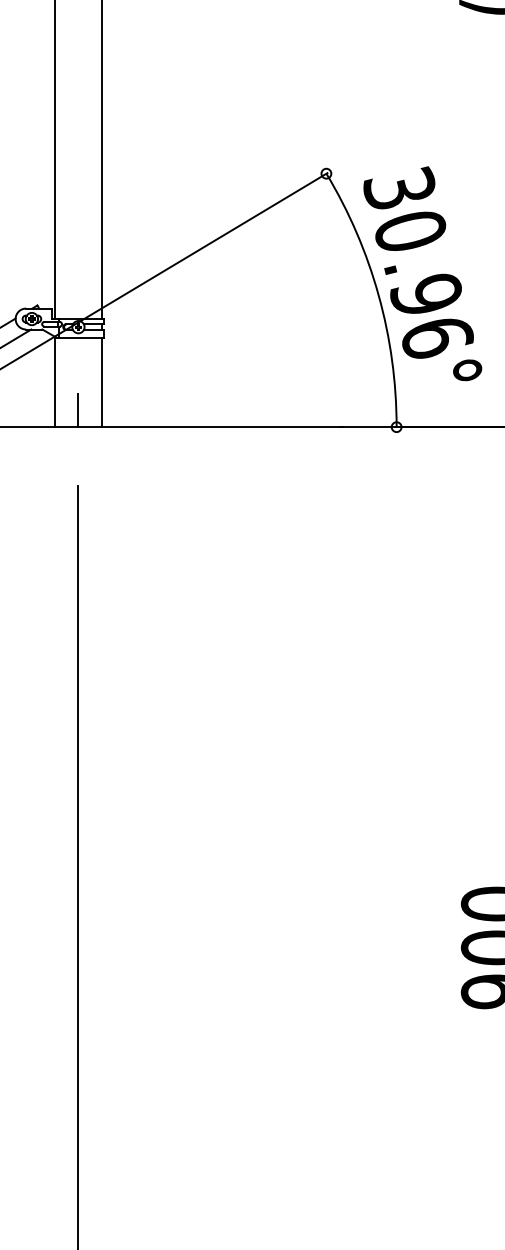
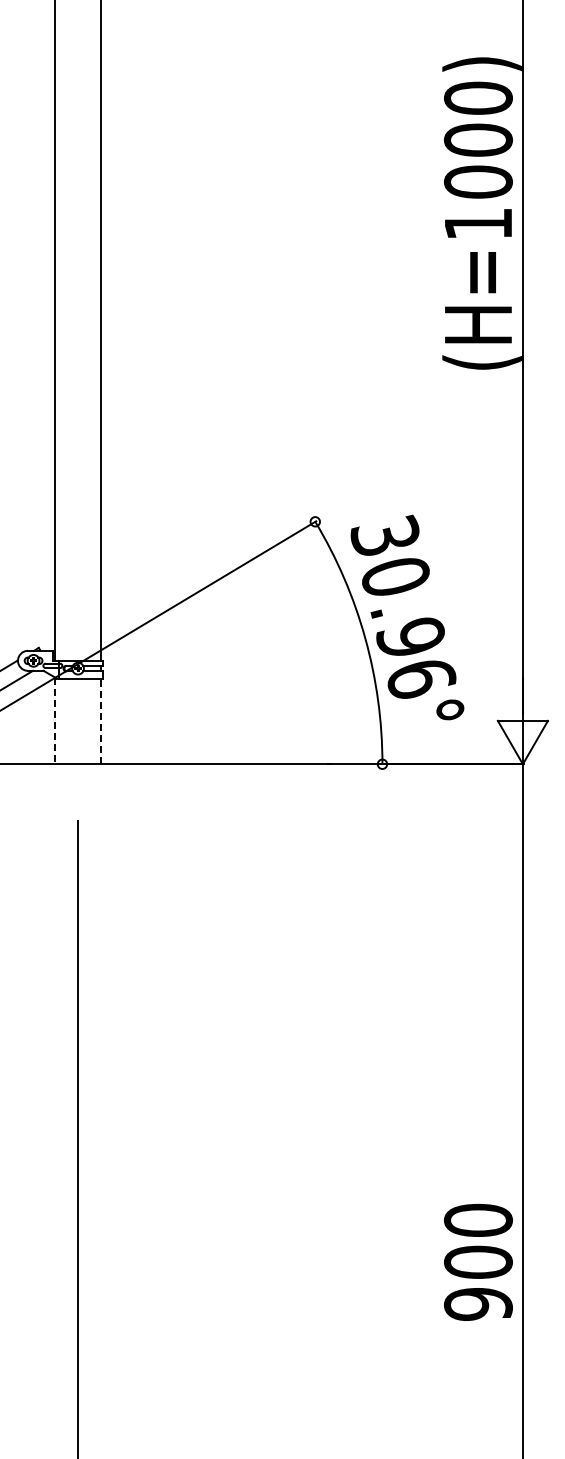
line: (54, 382) -> (55, 721), solid -> dashed
line: (101, 382) -> (100, 721), solid -> dashed
line: (78, 409) -> (78, 747), removed

